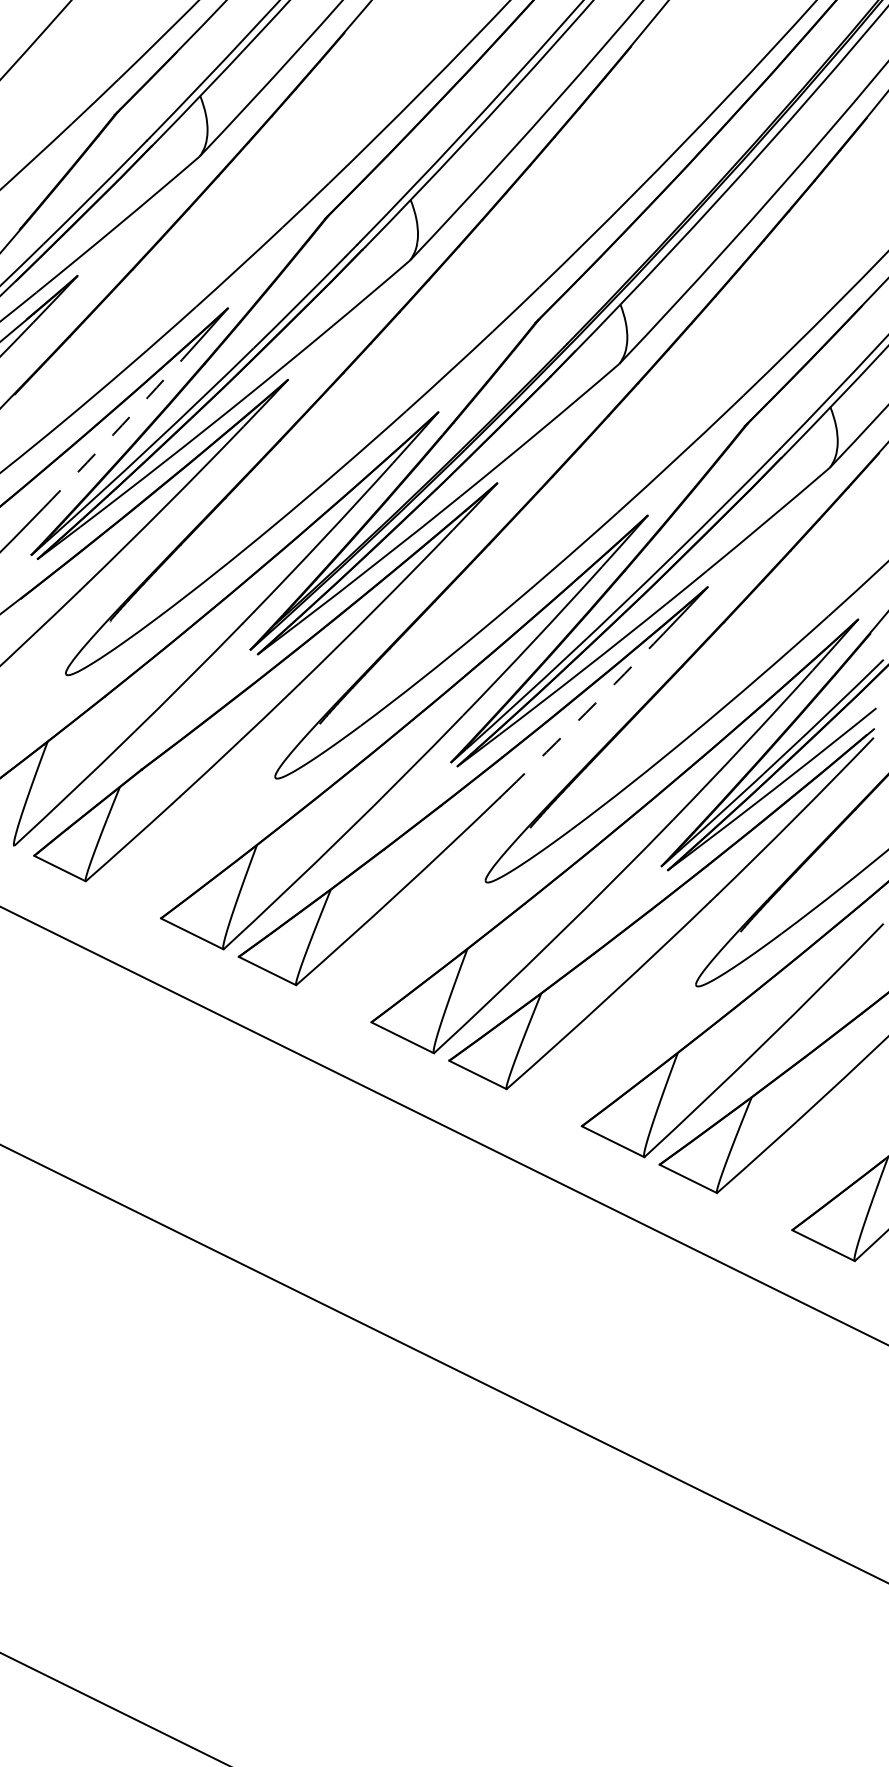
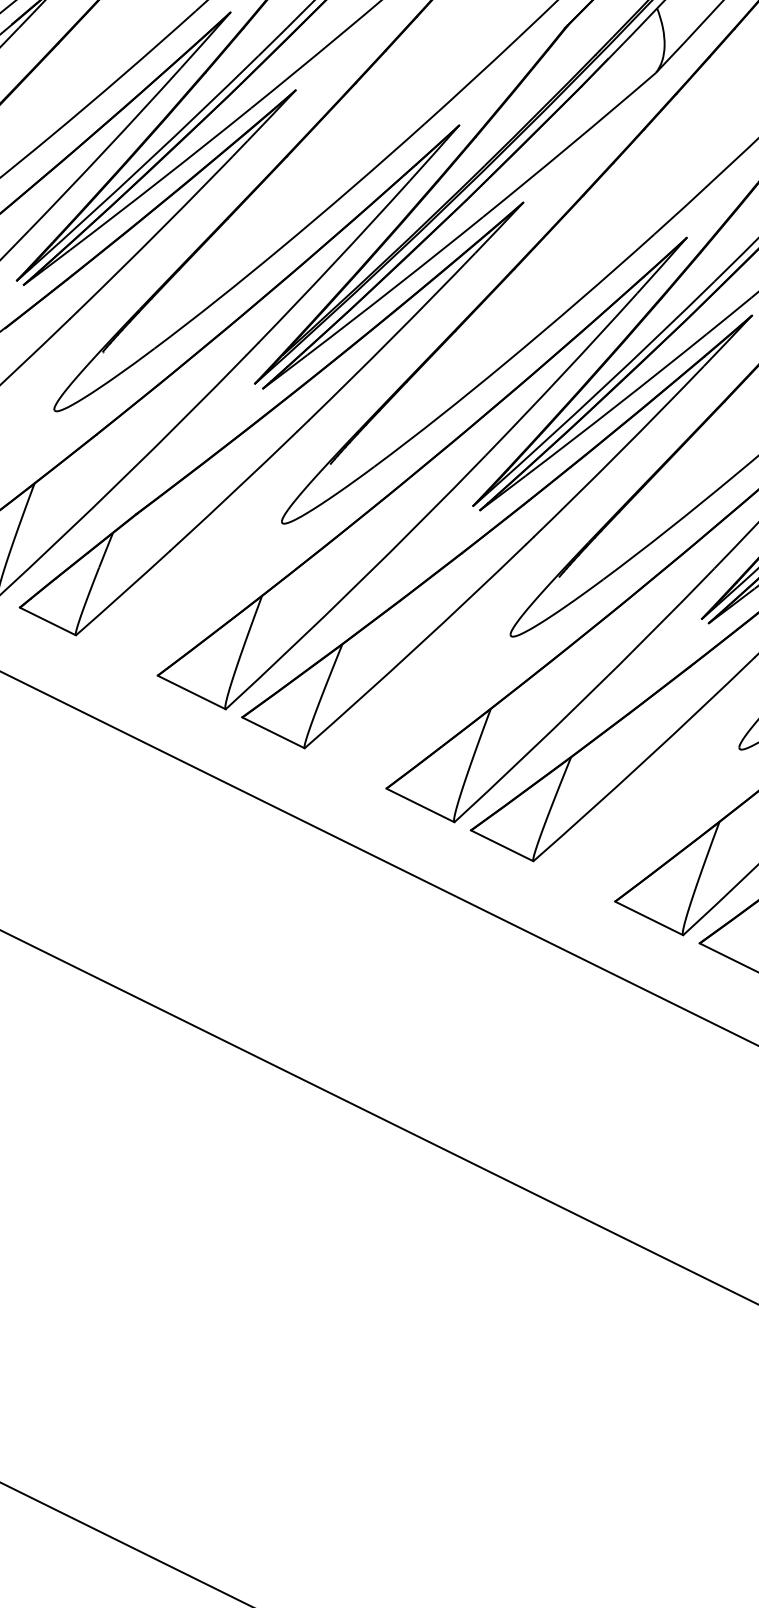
arc: (113, 434) -> (106, 149), dashed -> solid
arc: (585, 713) -> (619, 452), dashed -> solid

